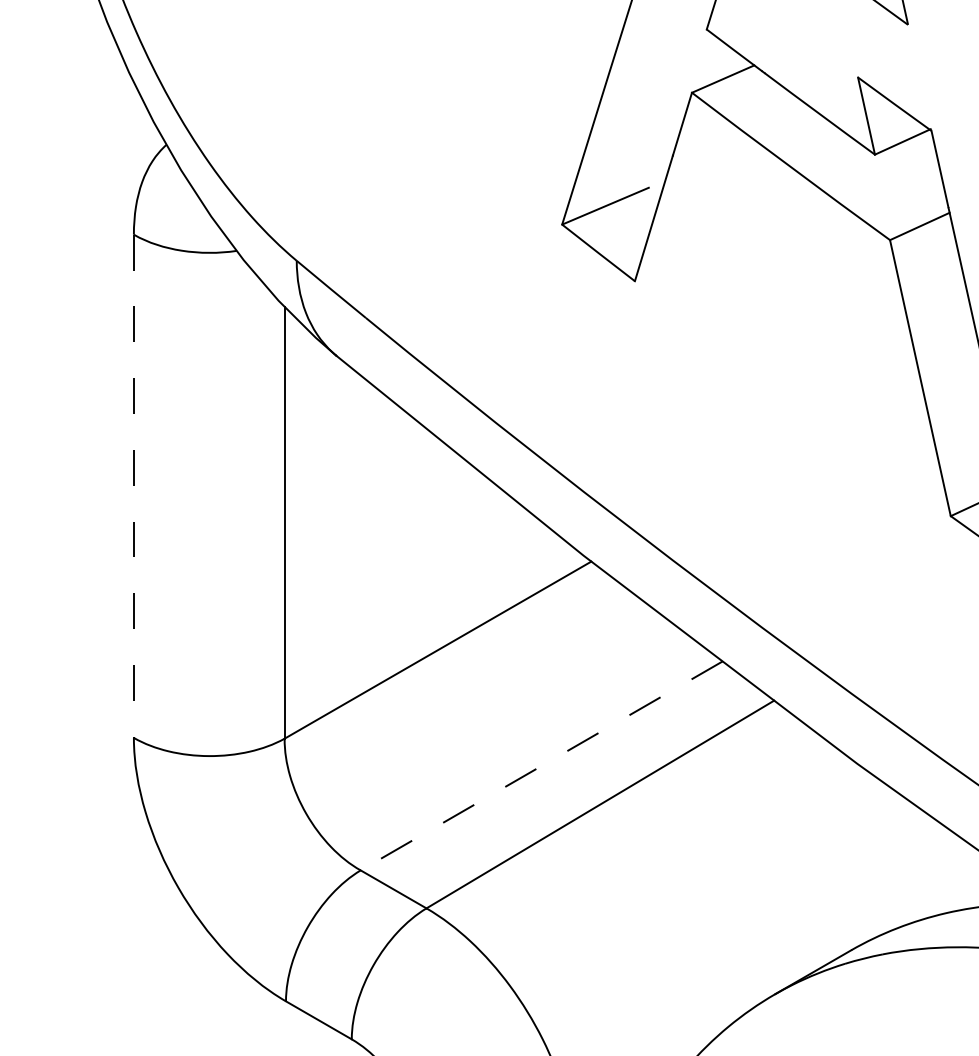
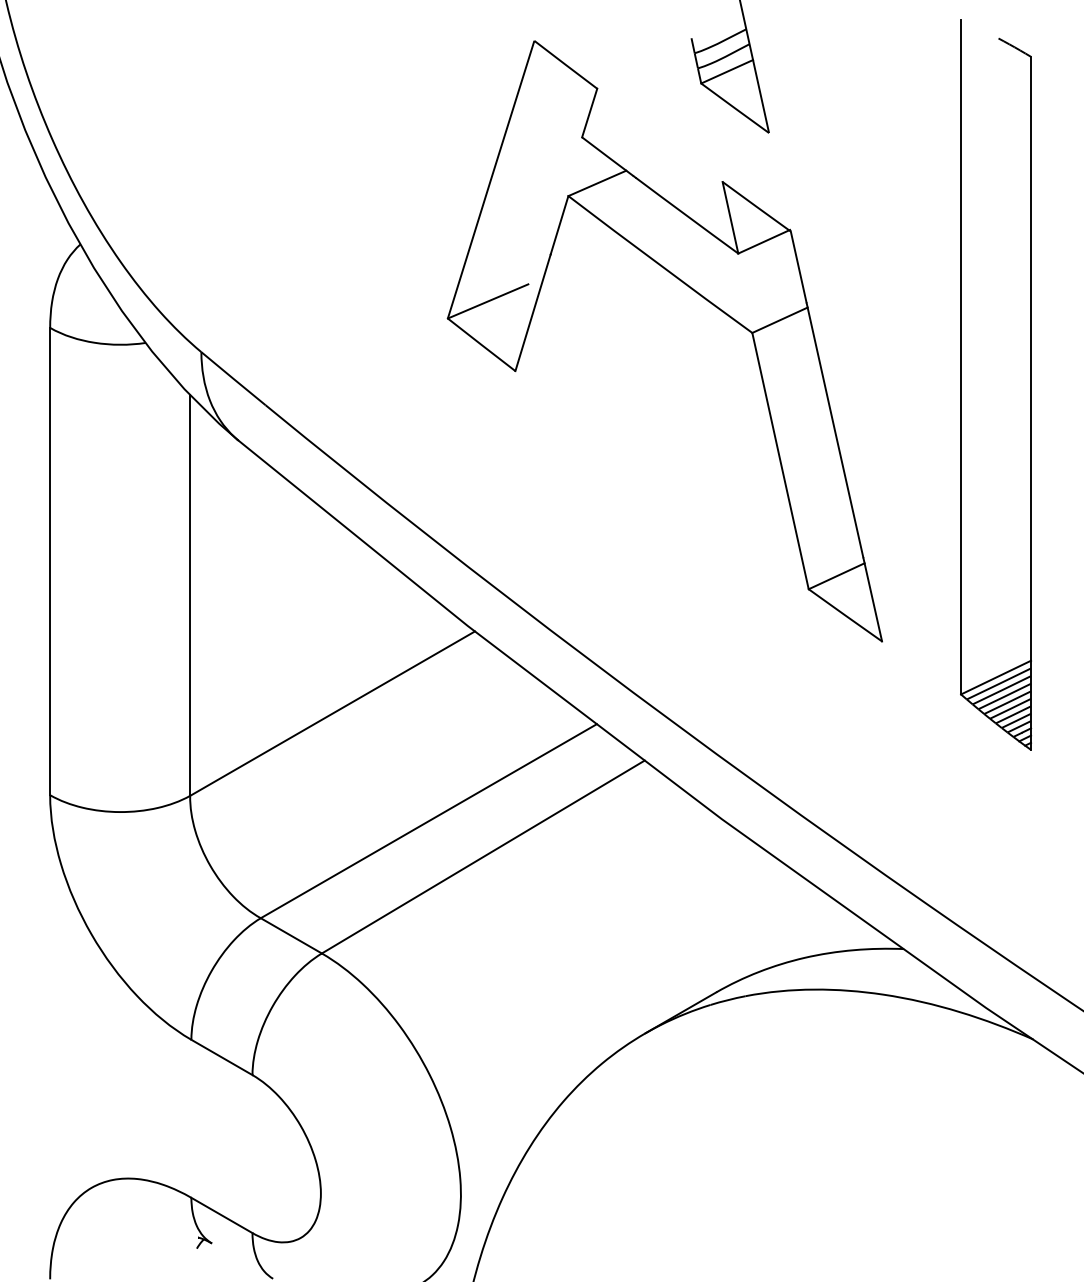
line: (134, 486) -> (50, 561), dashed -> solid
line: (541, 766) -> (428, 821), dashed -> solid

